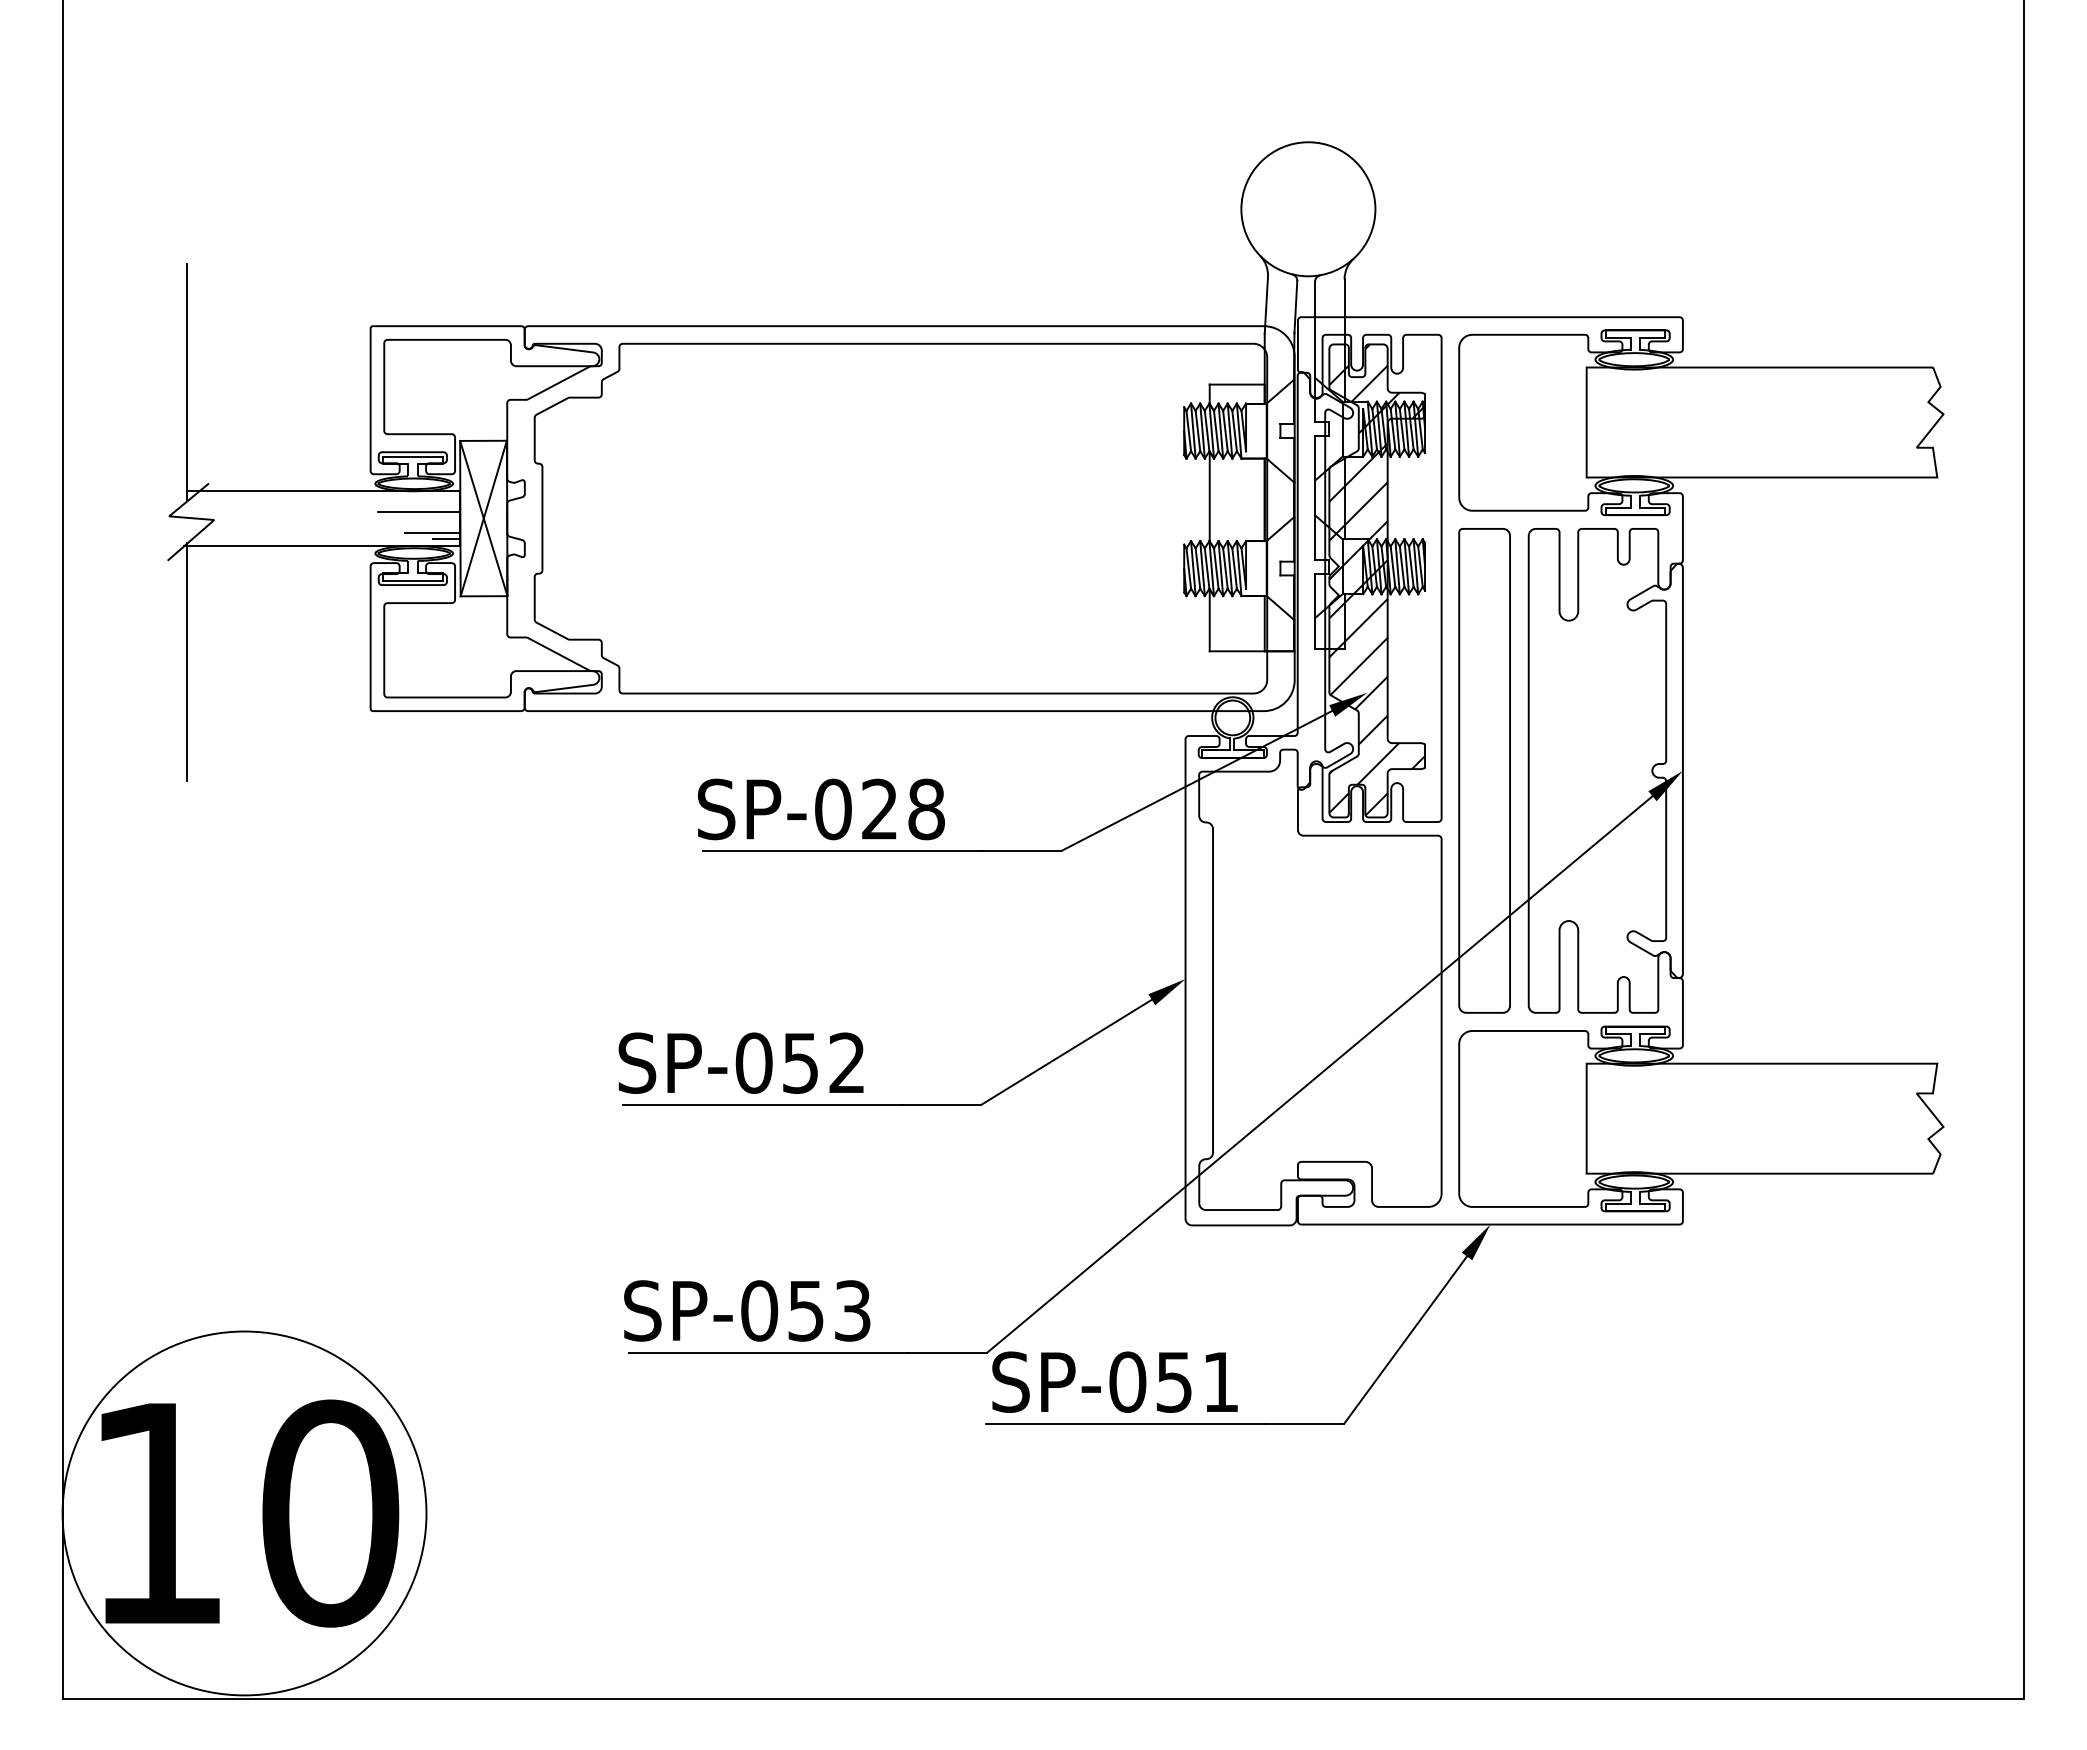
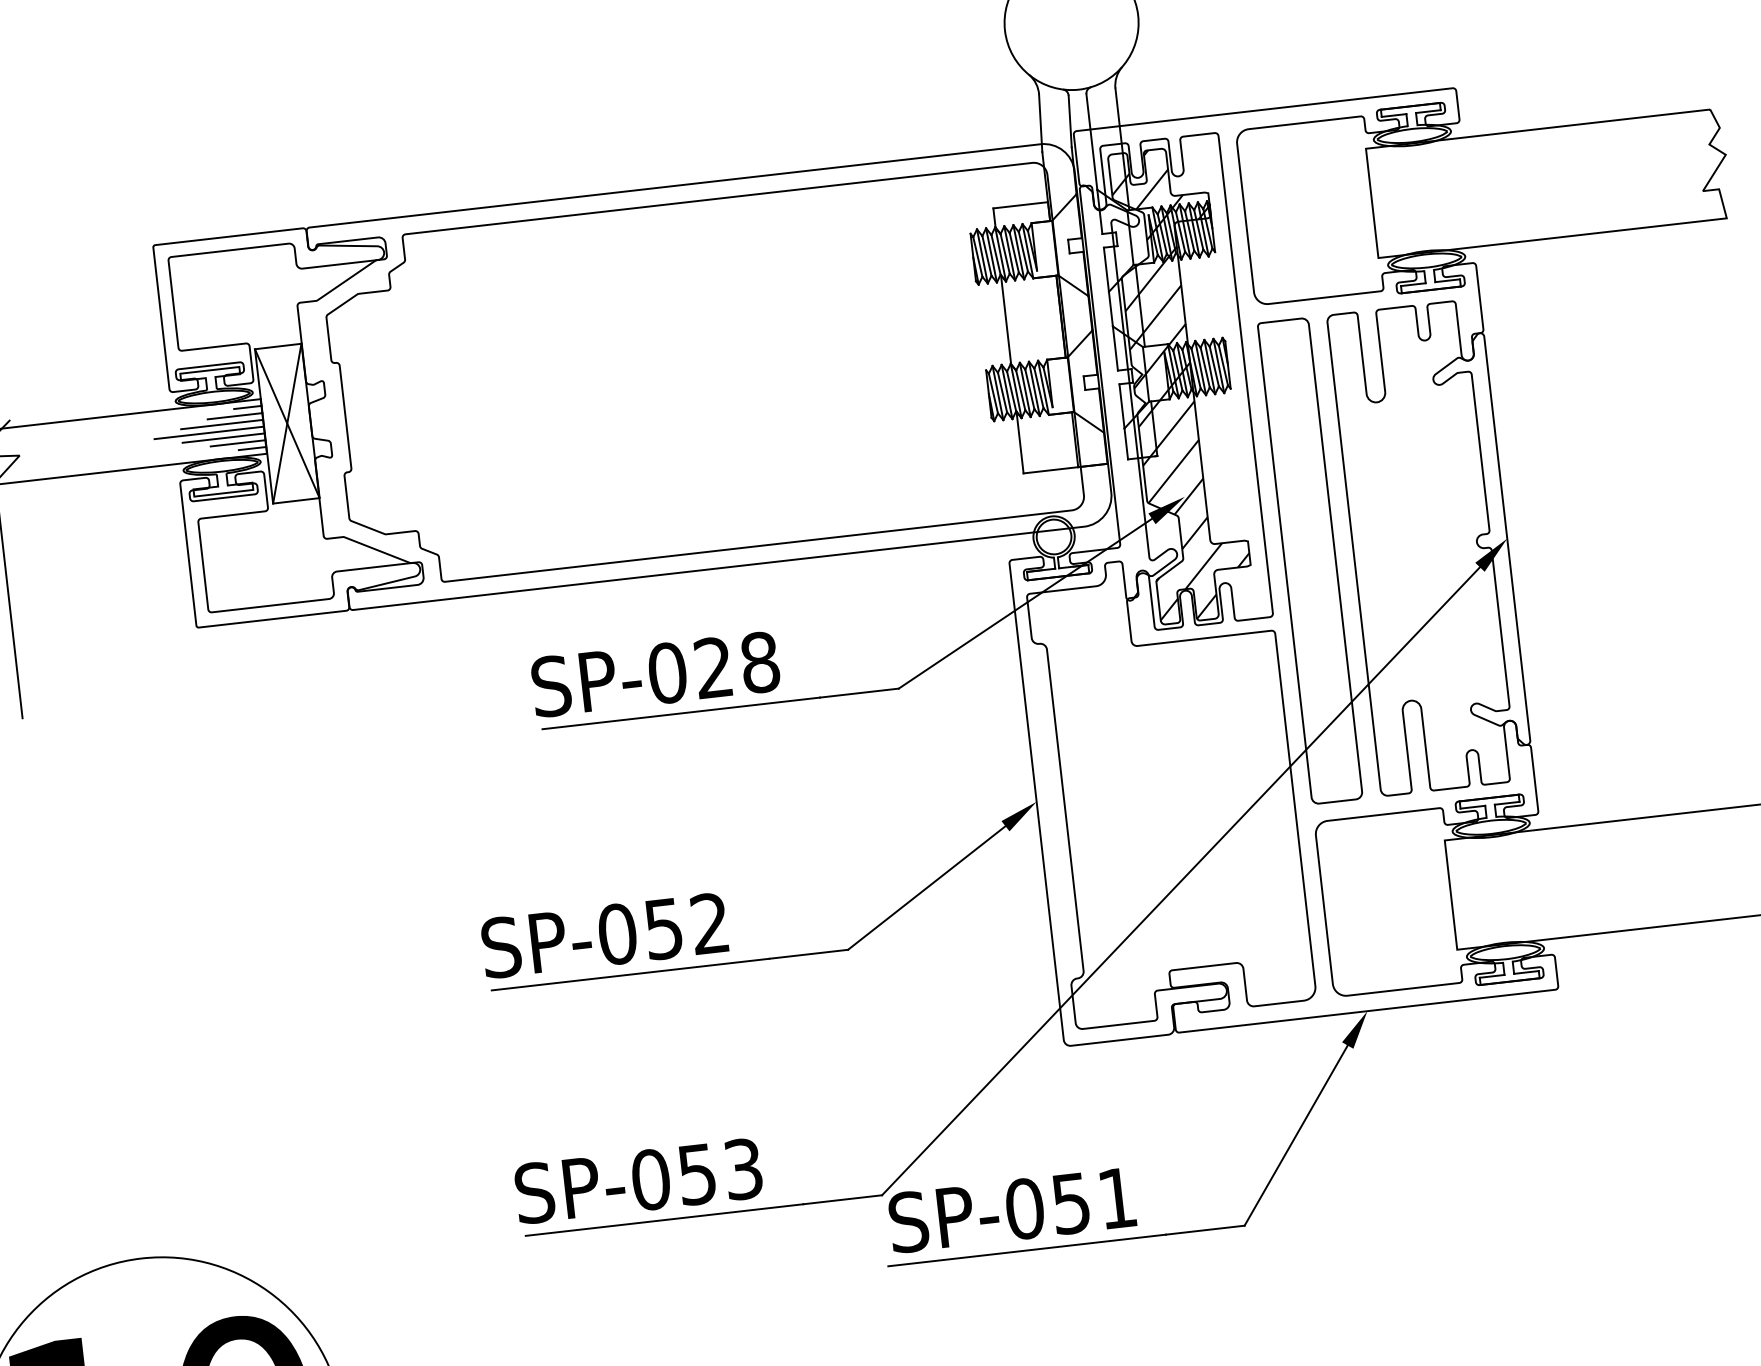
line: (446, 497) -> (247, 406), added
line: (432, 505) -> (234, 416), added
line: (405, 518) -> (209, 432), added
line: (418, 525) -> (223, 437), added

